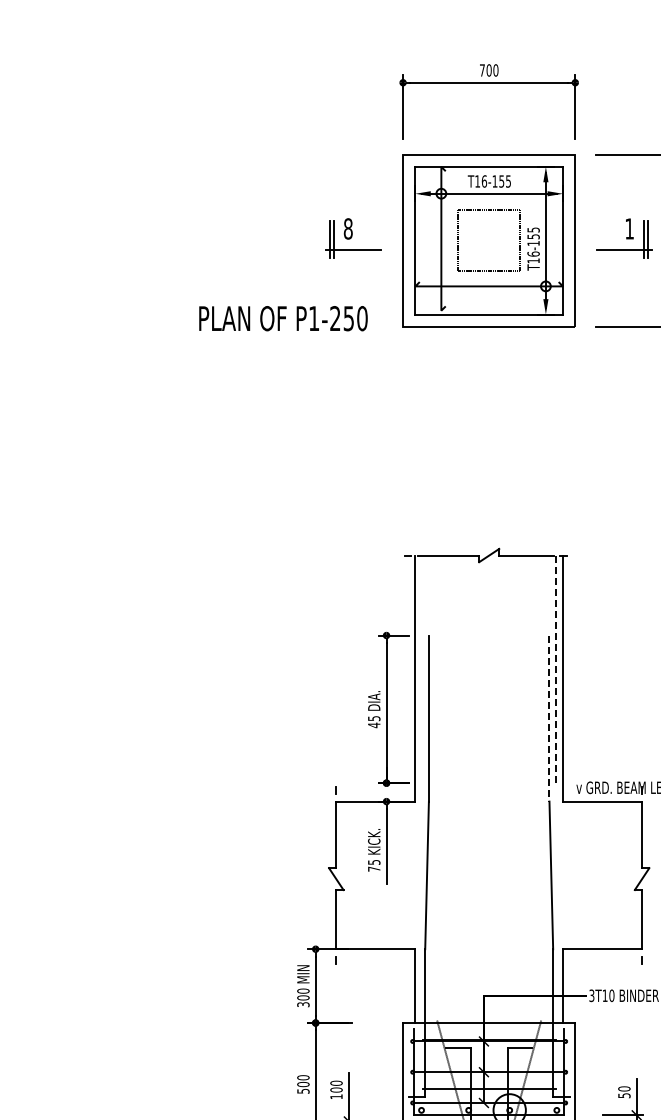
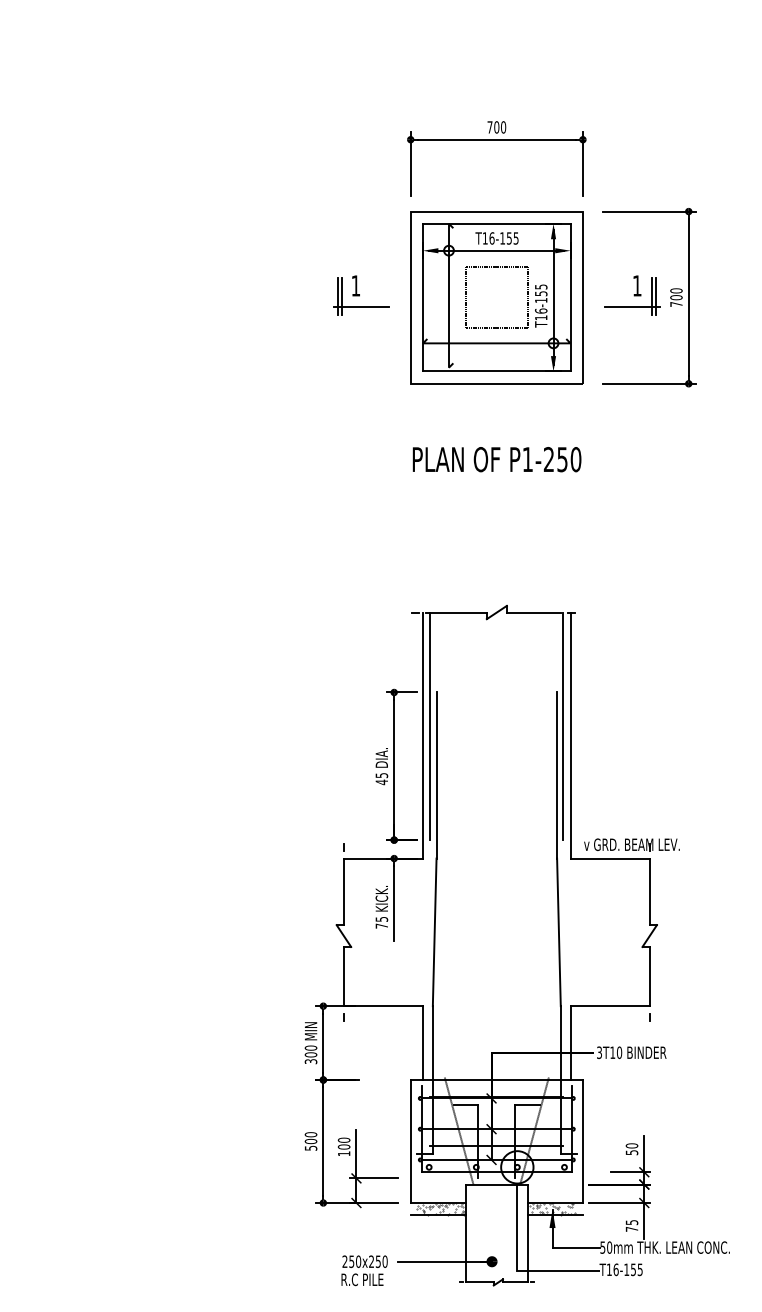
text: (347, 228) -> (355, 285), 8 -> 1
text: (282, 318) -> (496, 459), moved
line: (422, 669) -> (430, 726), added
line: (555, 669) -> (563, 726), dashed -> solid
line: (549, 719) -> (557, 776), dashed -> solid

